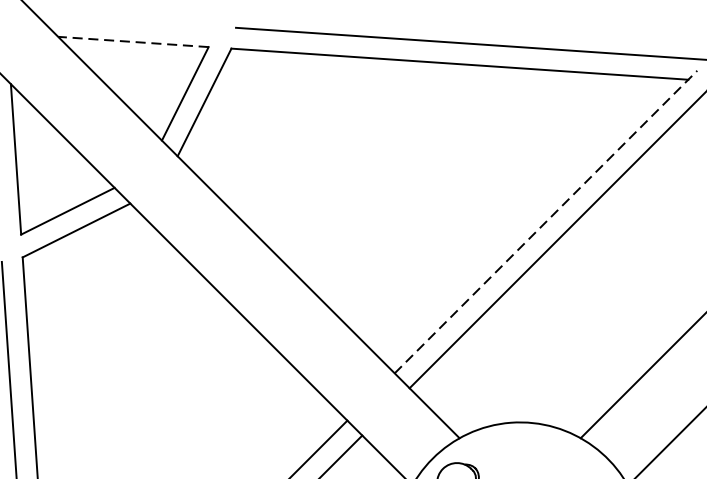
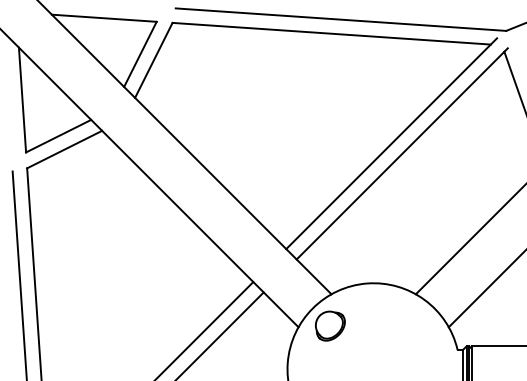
line: (133, 42) -> (104, 18), dashed -> solid
line: (547, 221) -> (392, 143), dashed -> solid

